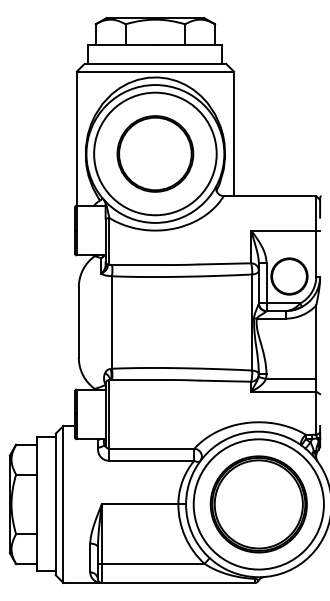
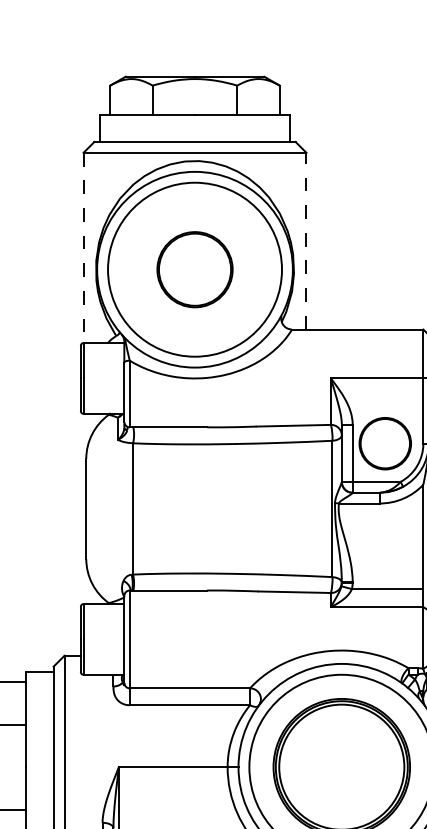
line: (233, 133) -> (305, 240), solid -> dashed
line: (76, 139) -> (82, 249), solid -> dashed
part: (155, 153) -> (195, 269), size x0.7

